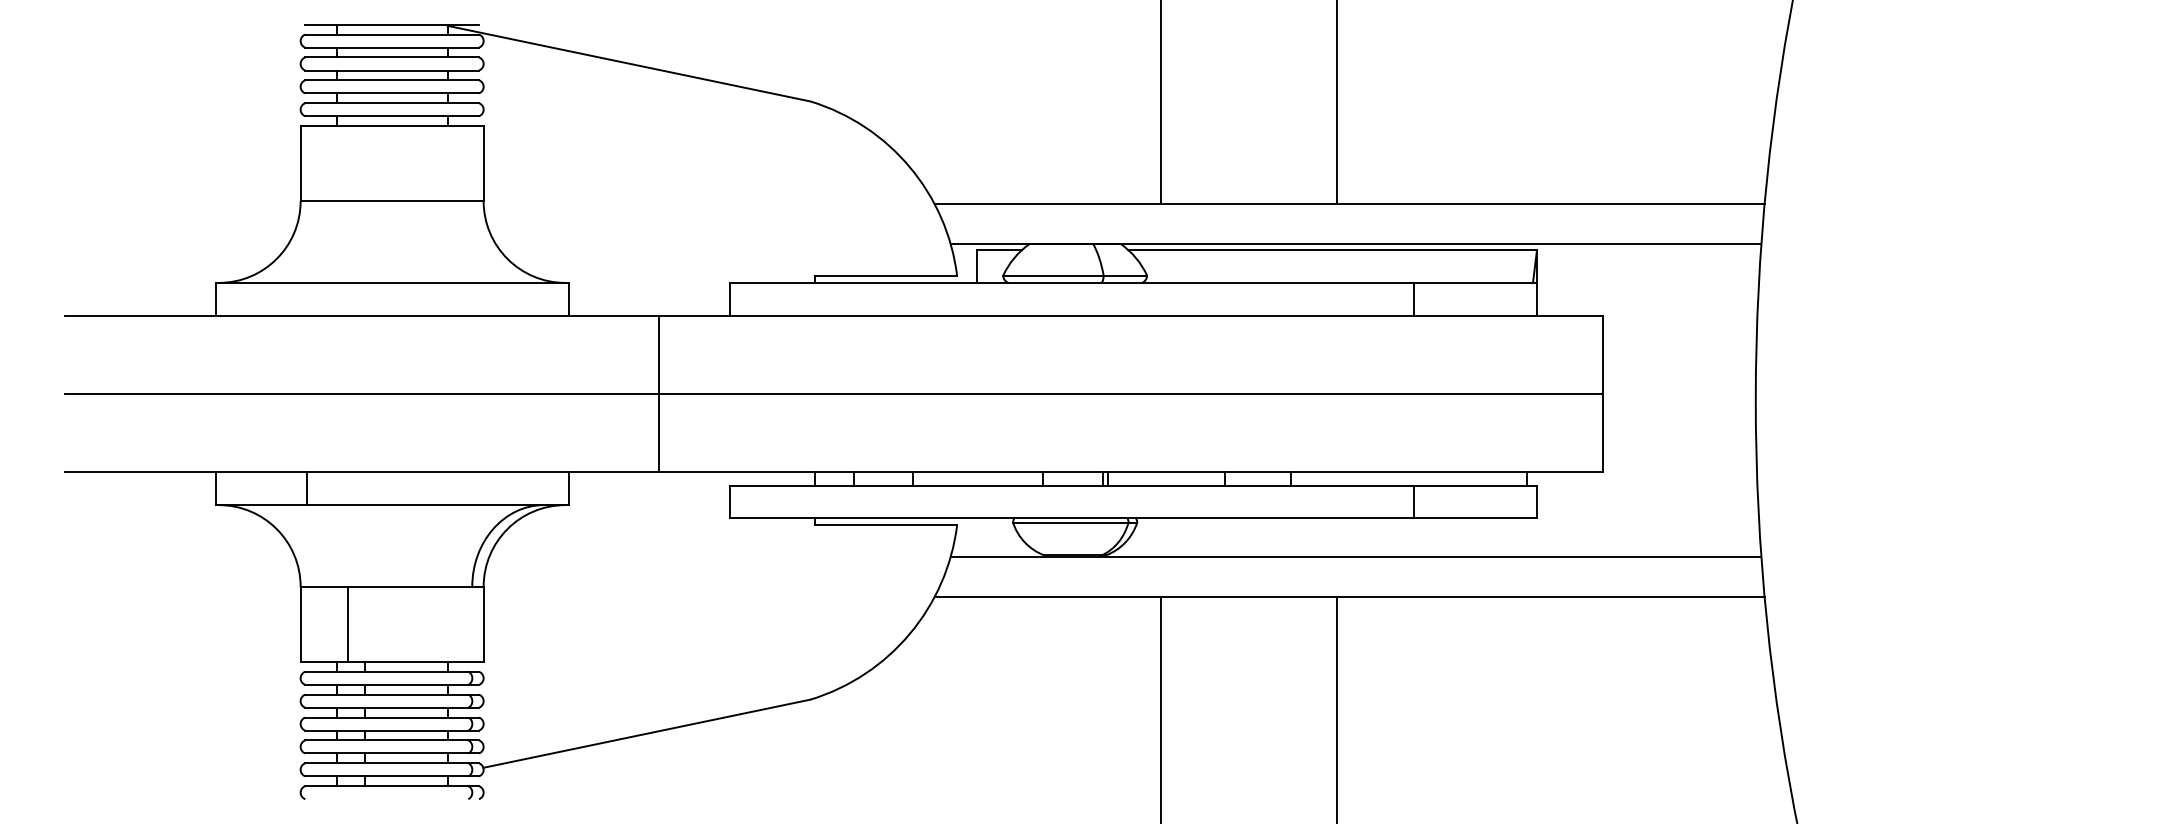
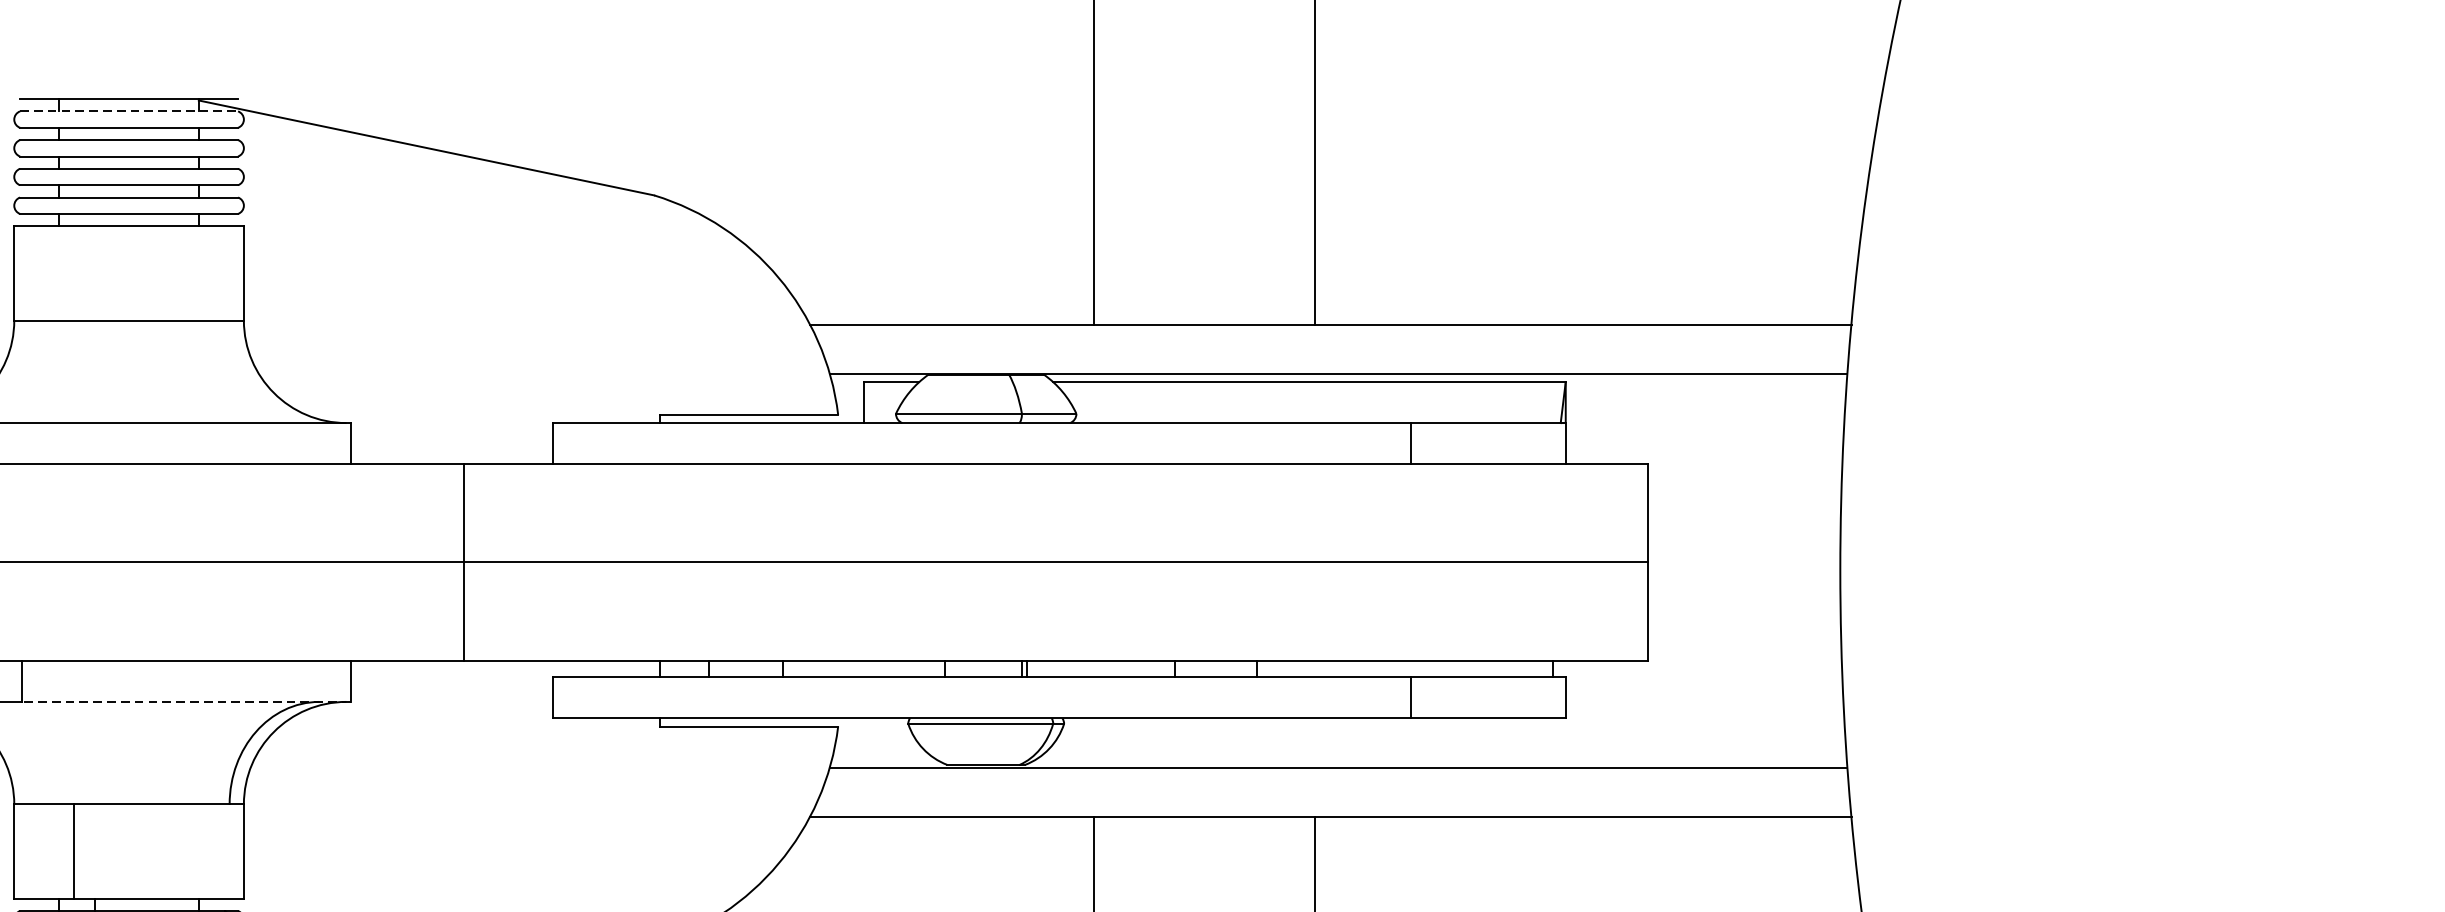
line: (392, 34) -> (129, 111), solid -> dashed
line: (437, 505) -> (186, 702), solid -> dashed

